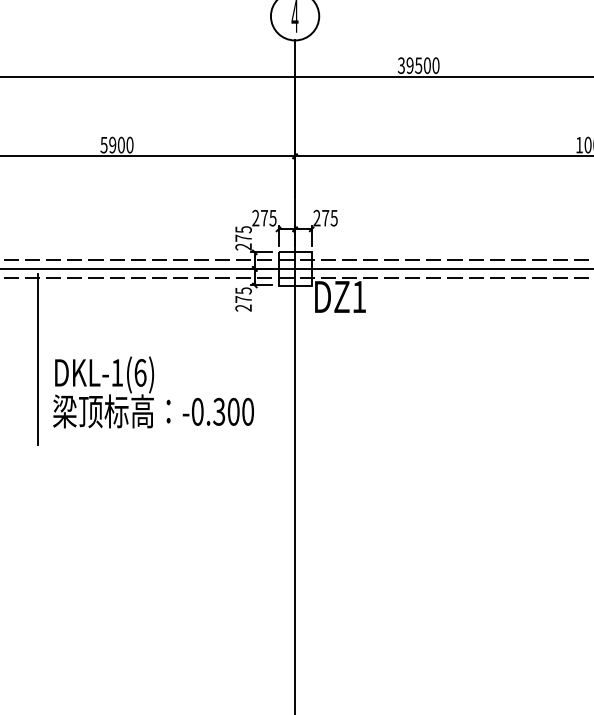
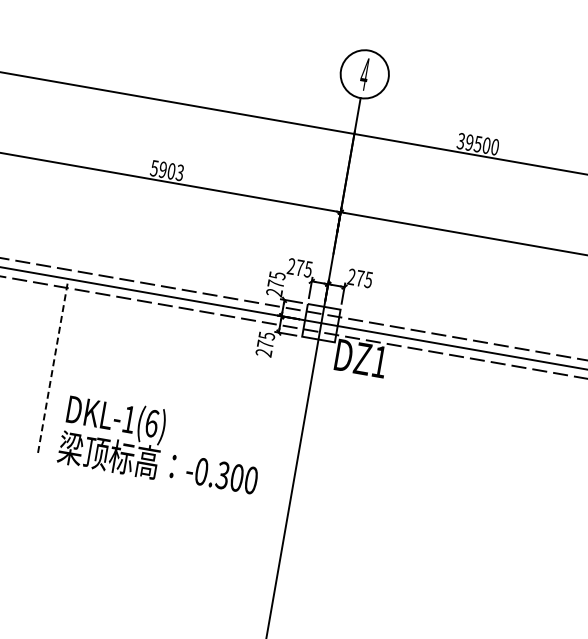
text: (129, 145) -> (179, 173), 5900 -> 5903
line: (38, 359) -> (53, 368), solid -> dashed
text: (153, 392) -> (161, 445), moved

